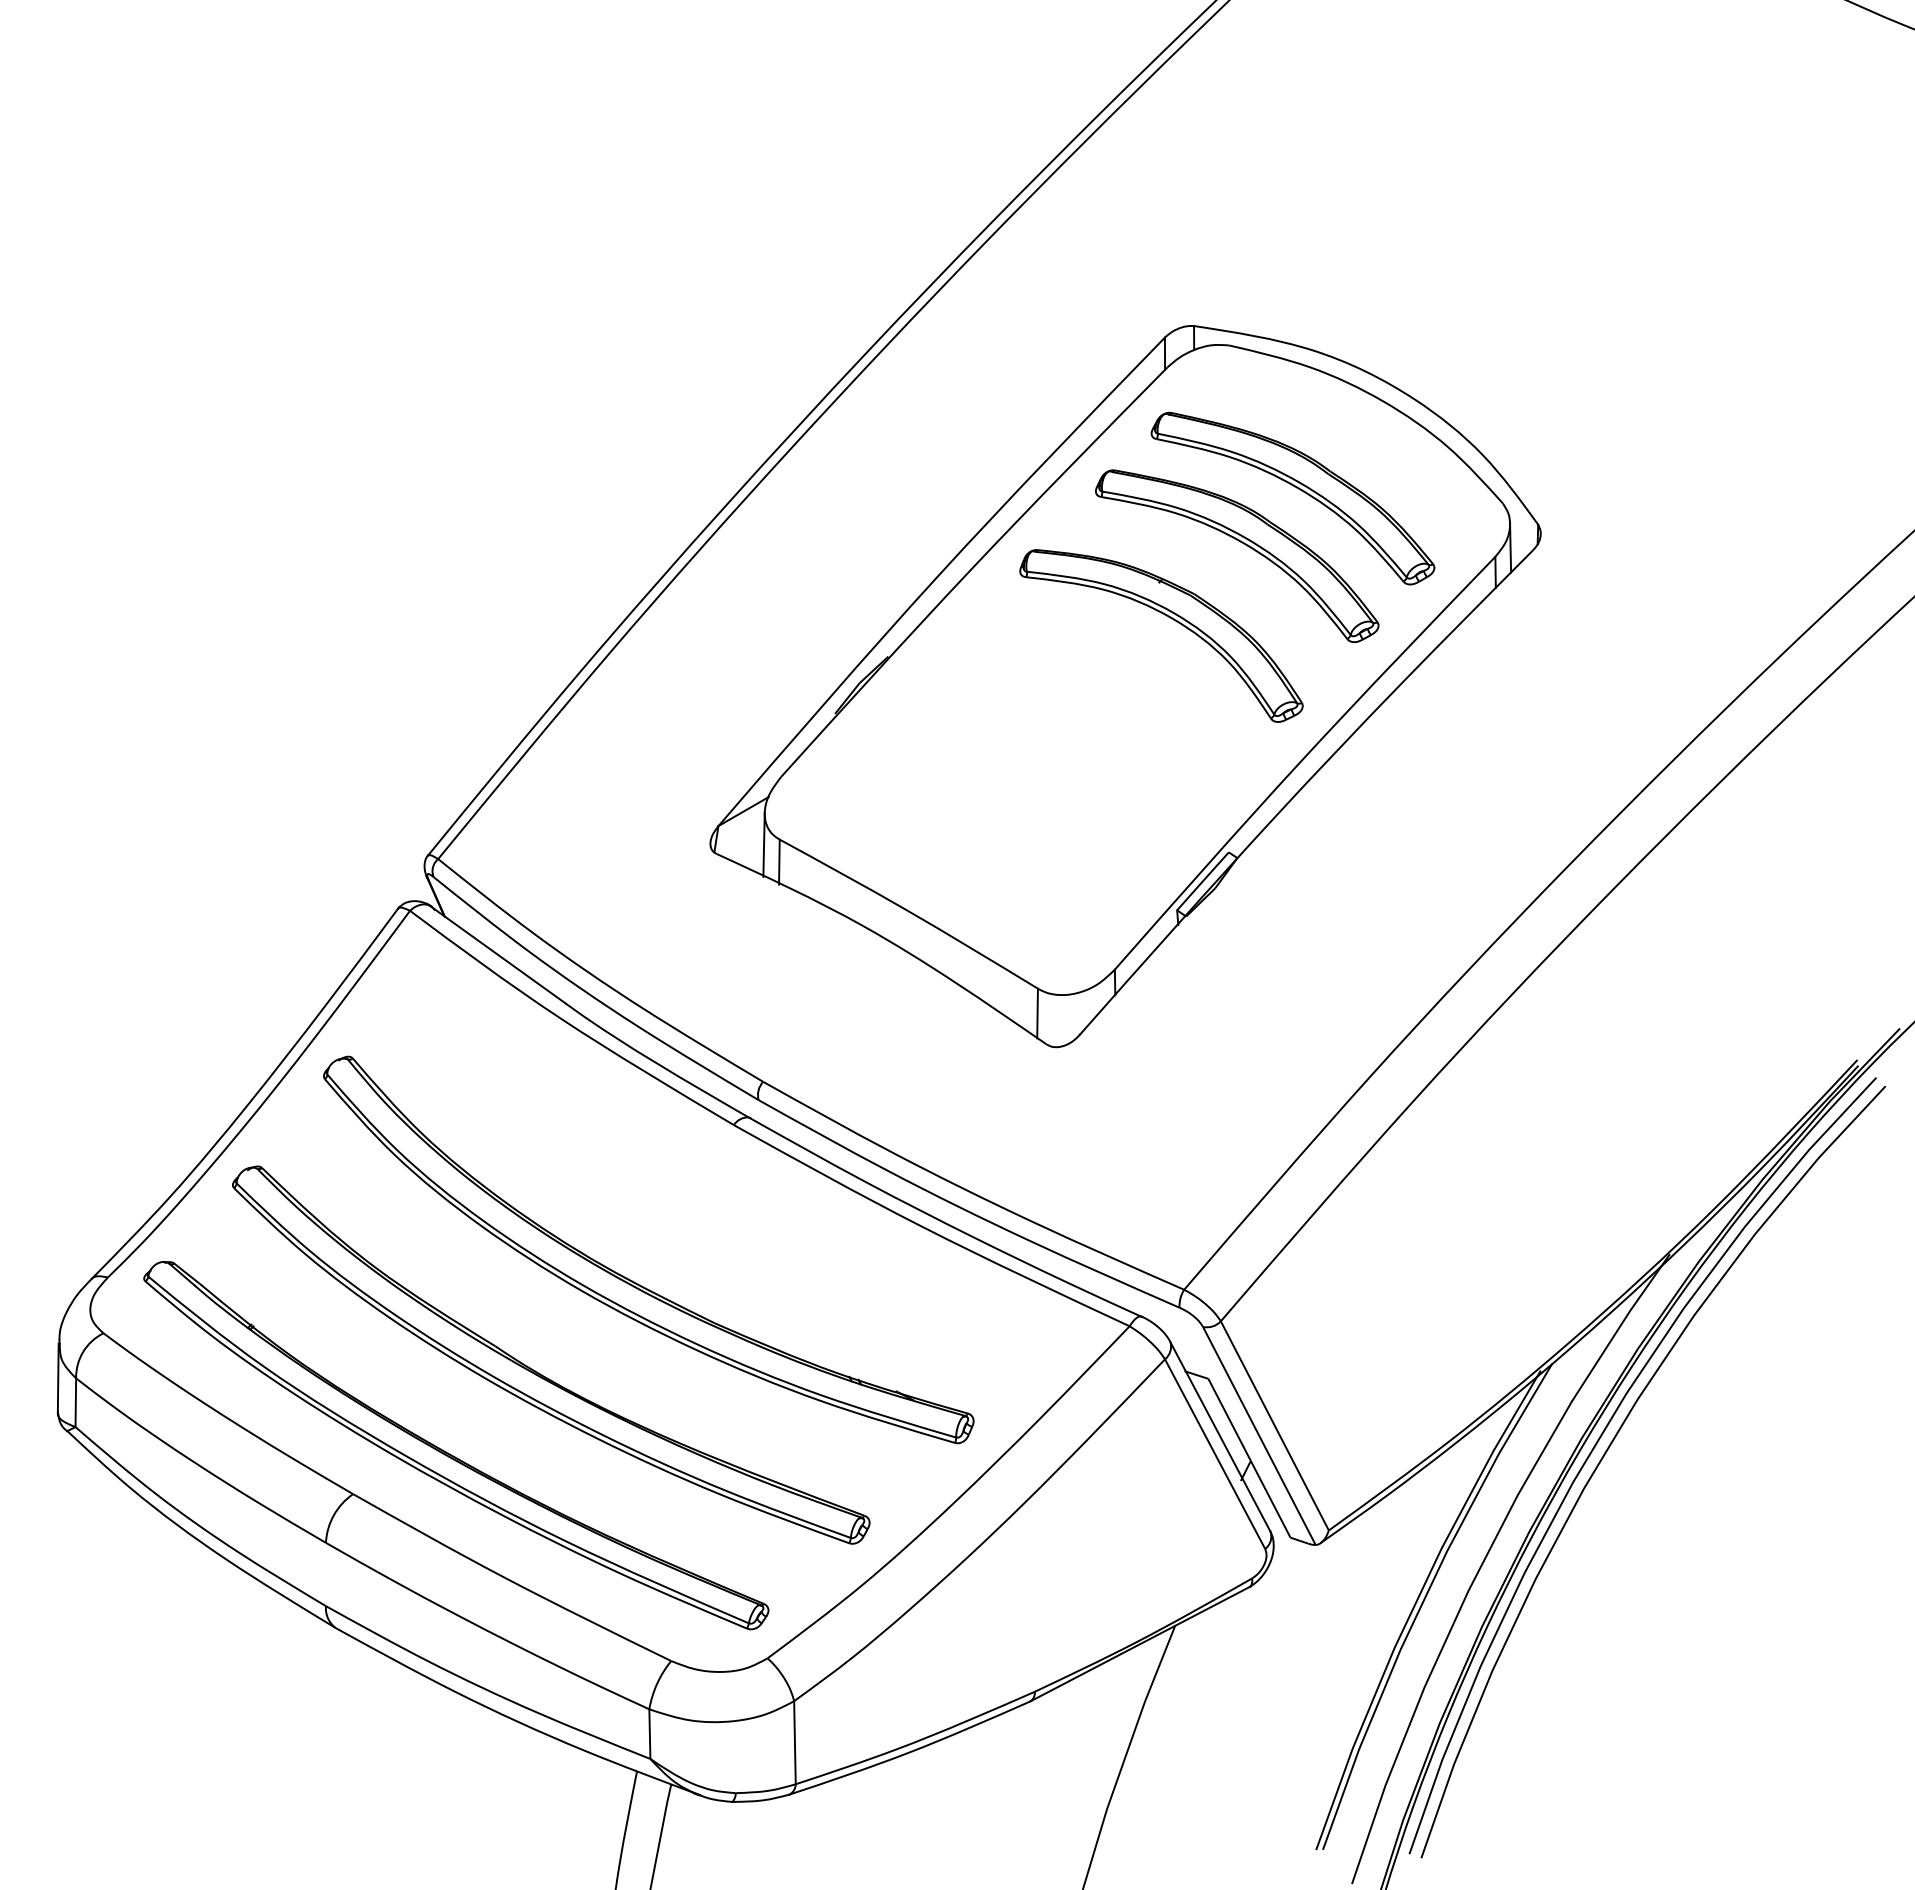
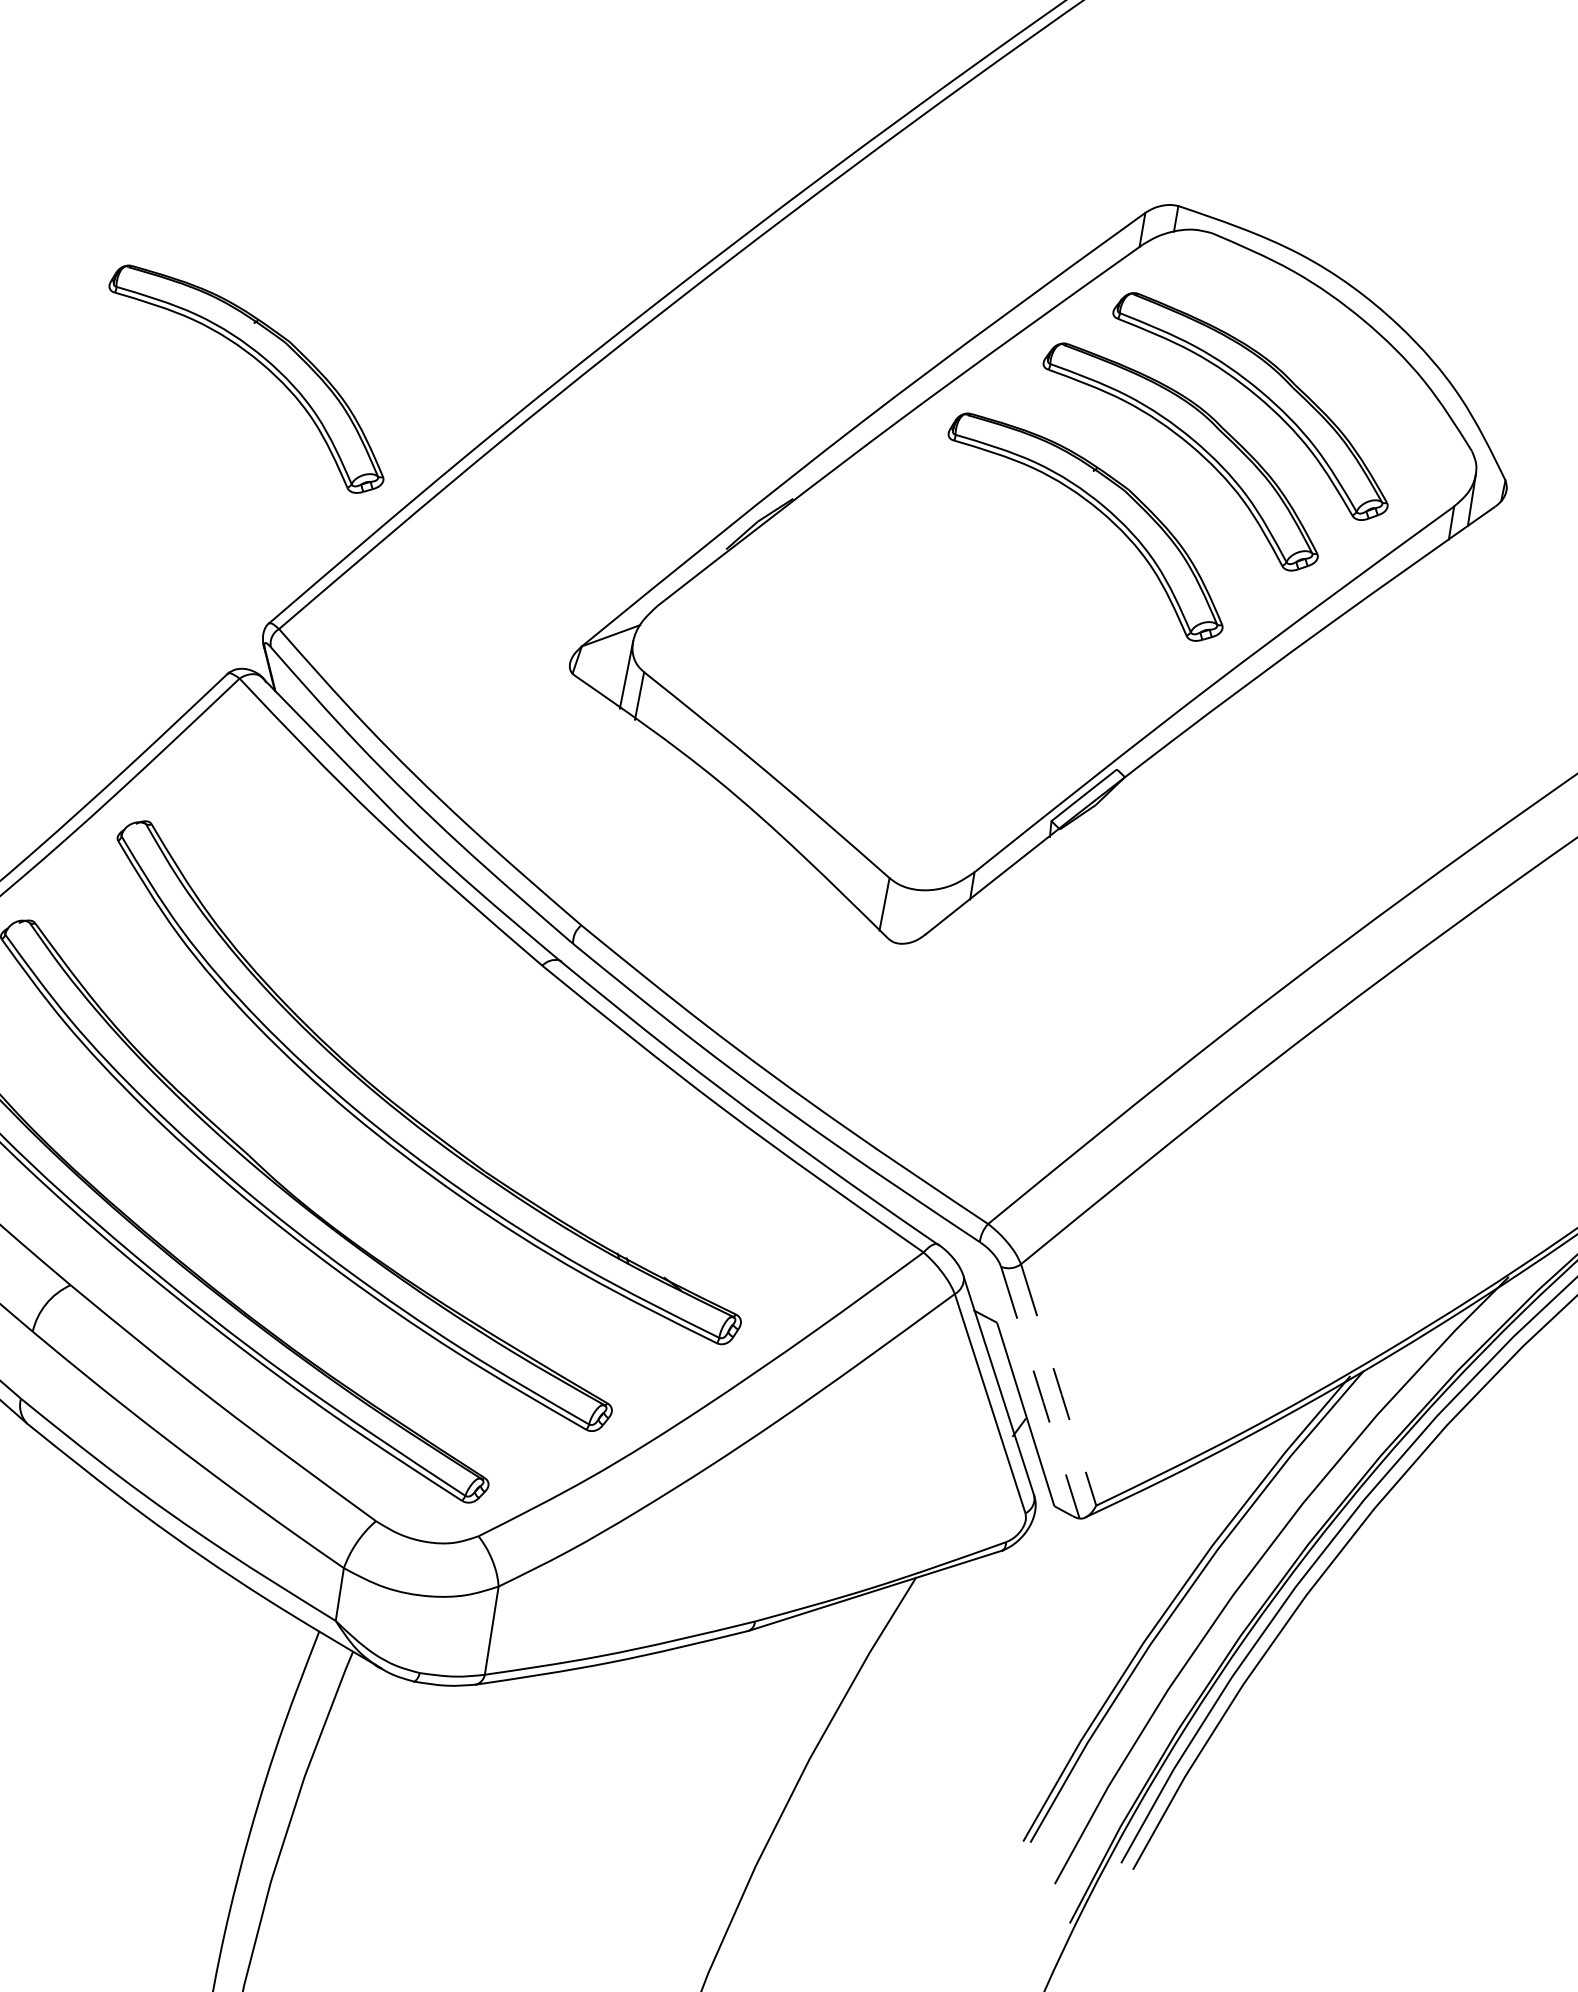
part: (378, 619) -> (260, 364), added
line: (1275, 1426) -> (1059, 1385), solid -> dashed
line: (1259, 1436) -> (1040, 1393), solid -> dashed

